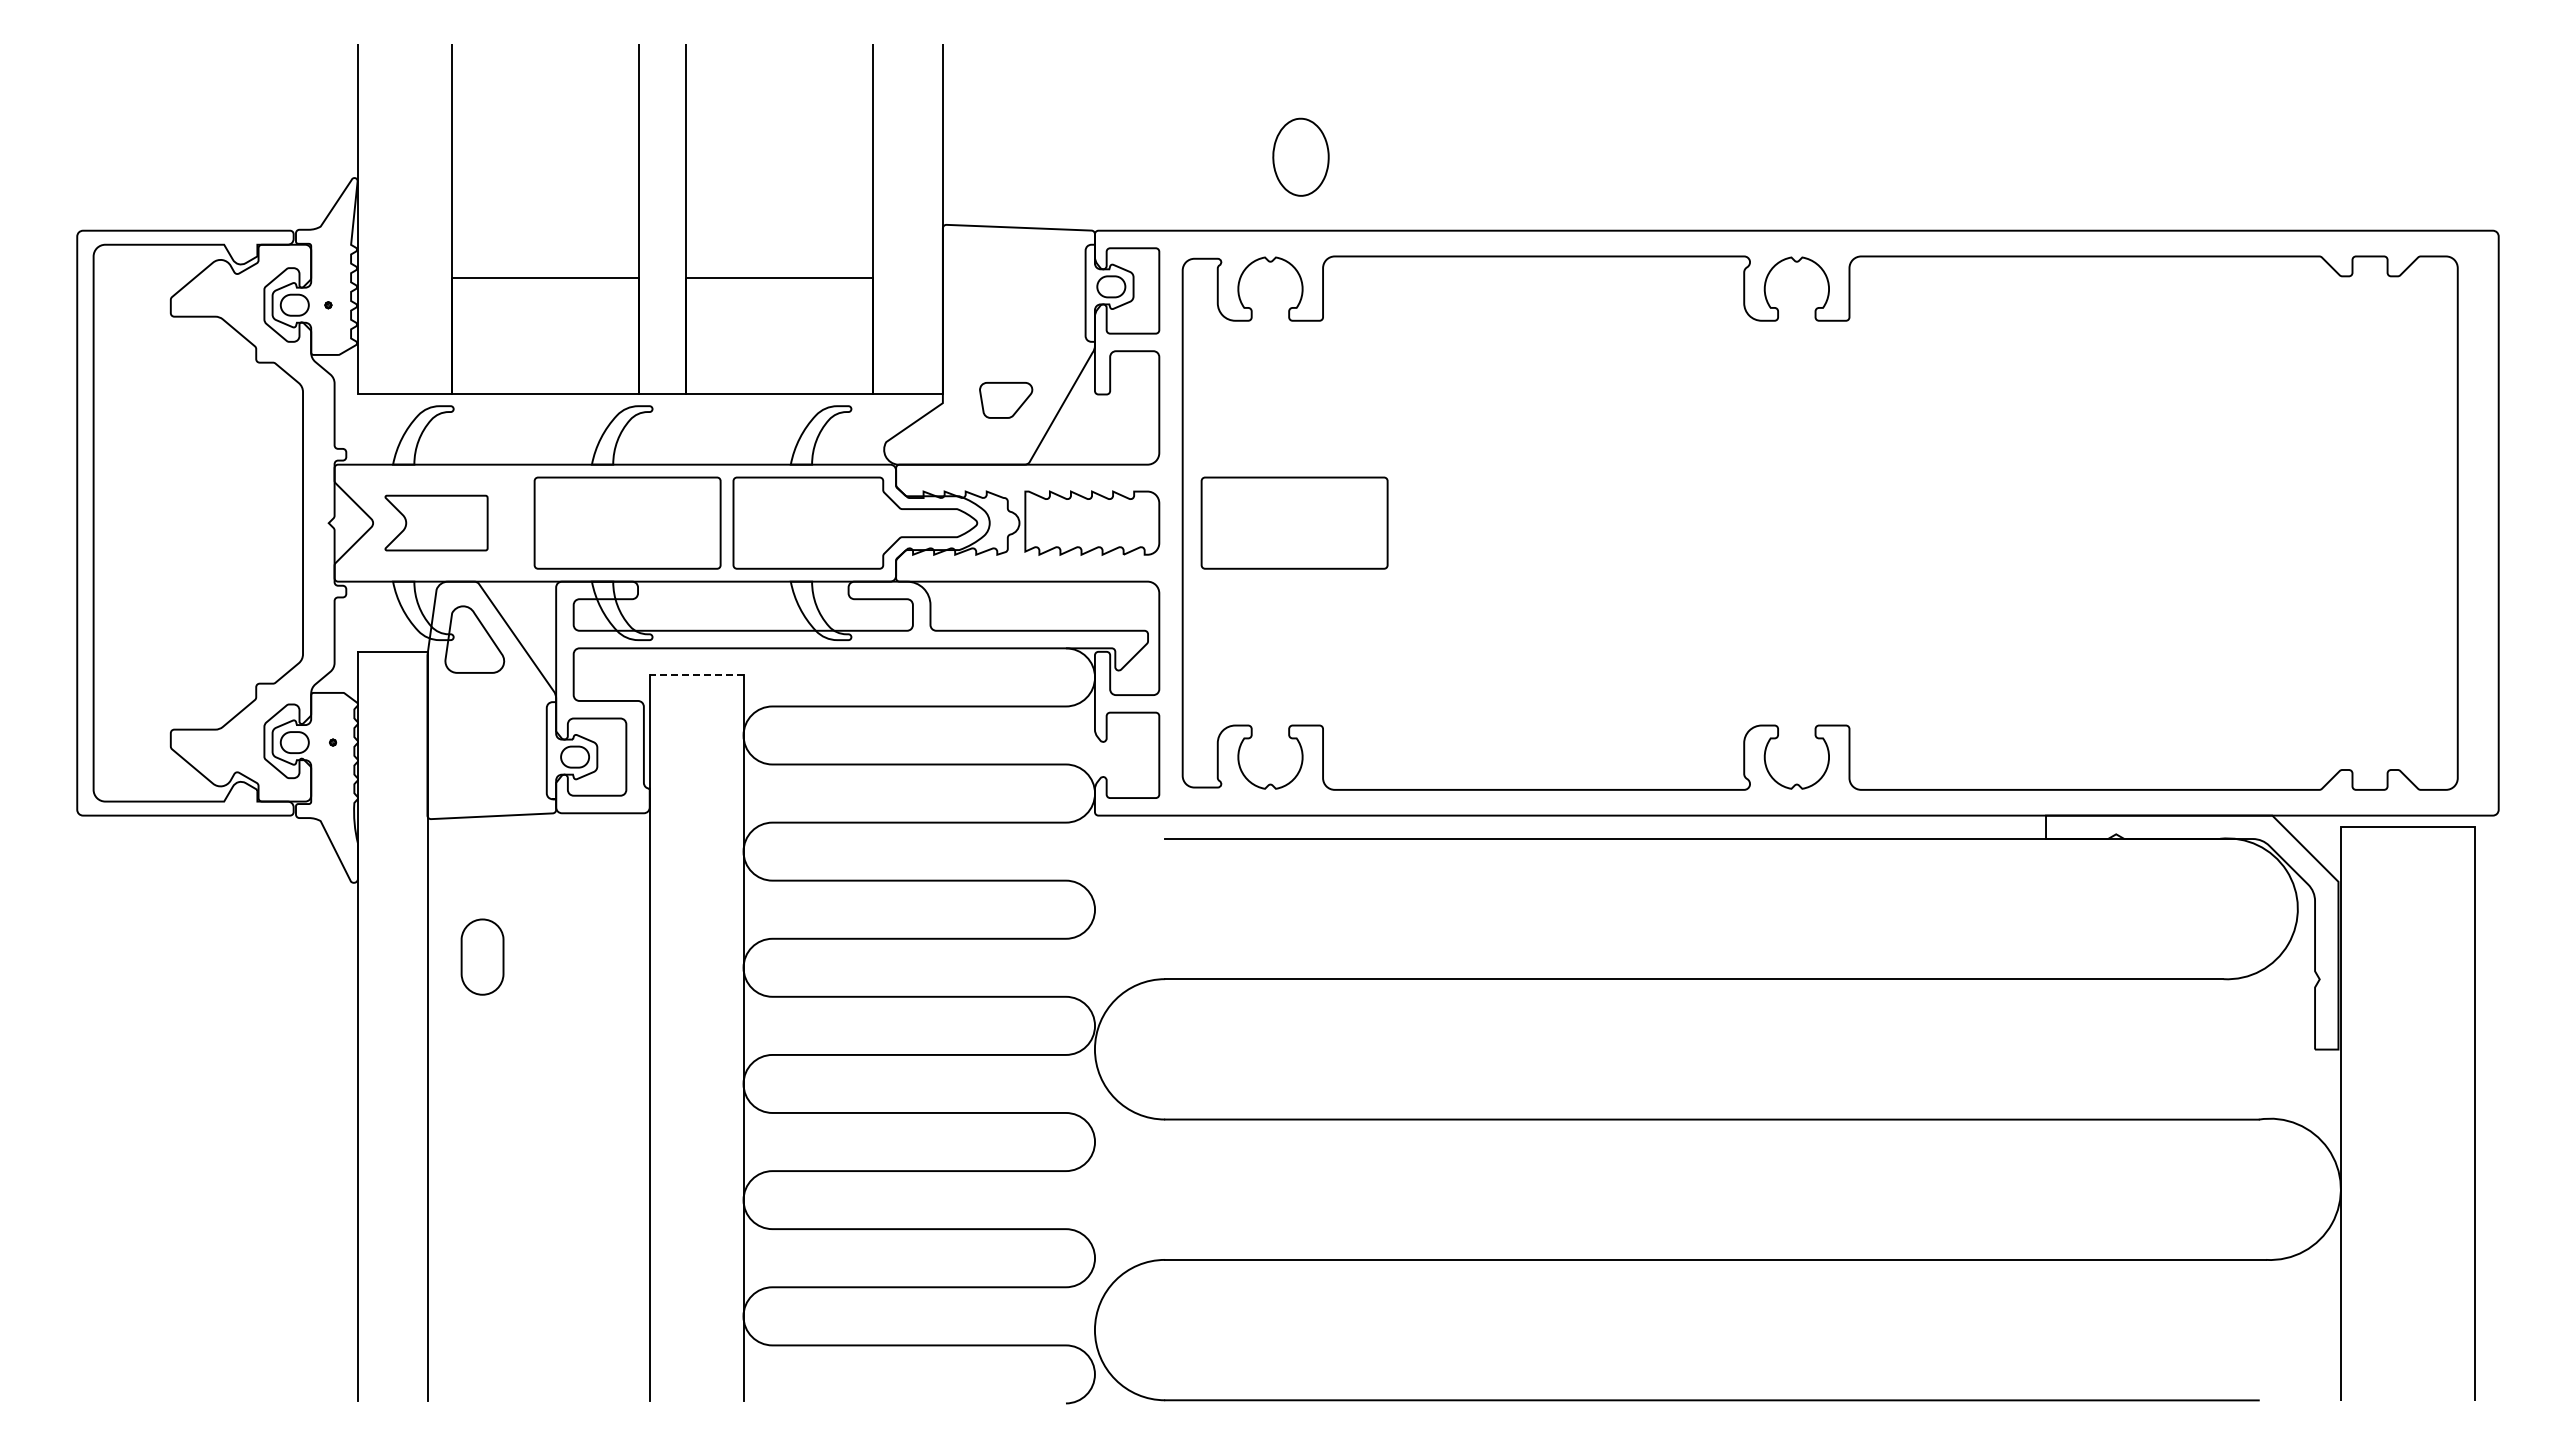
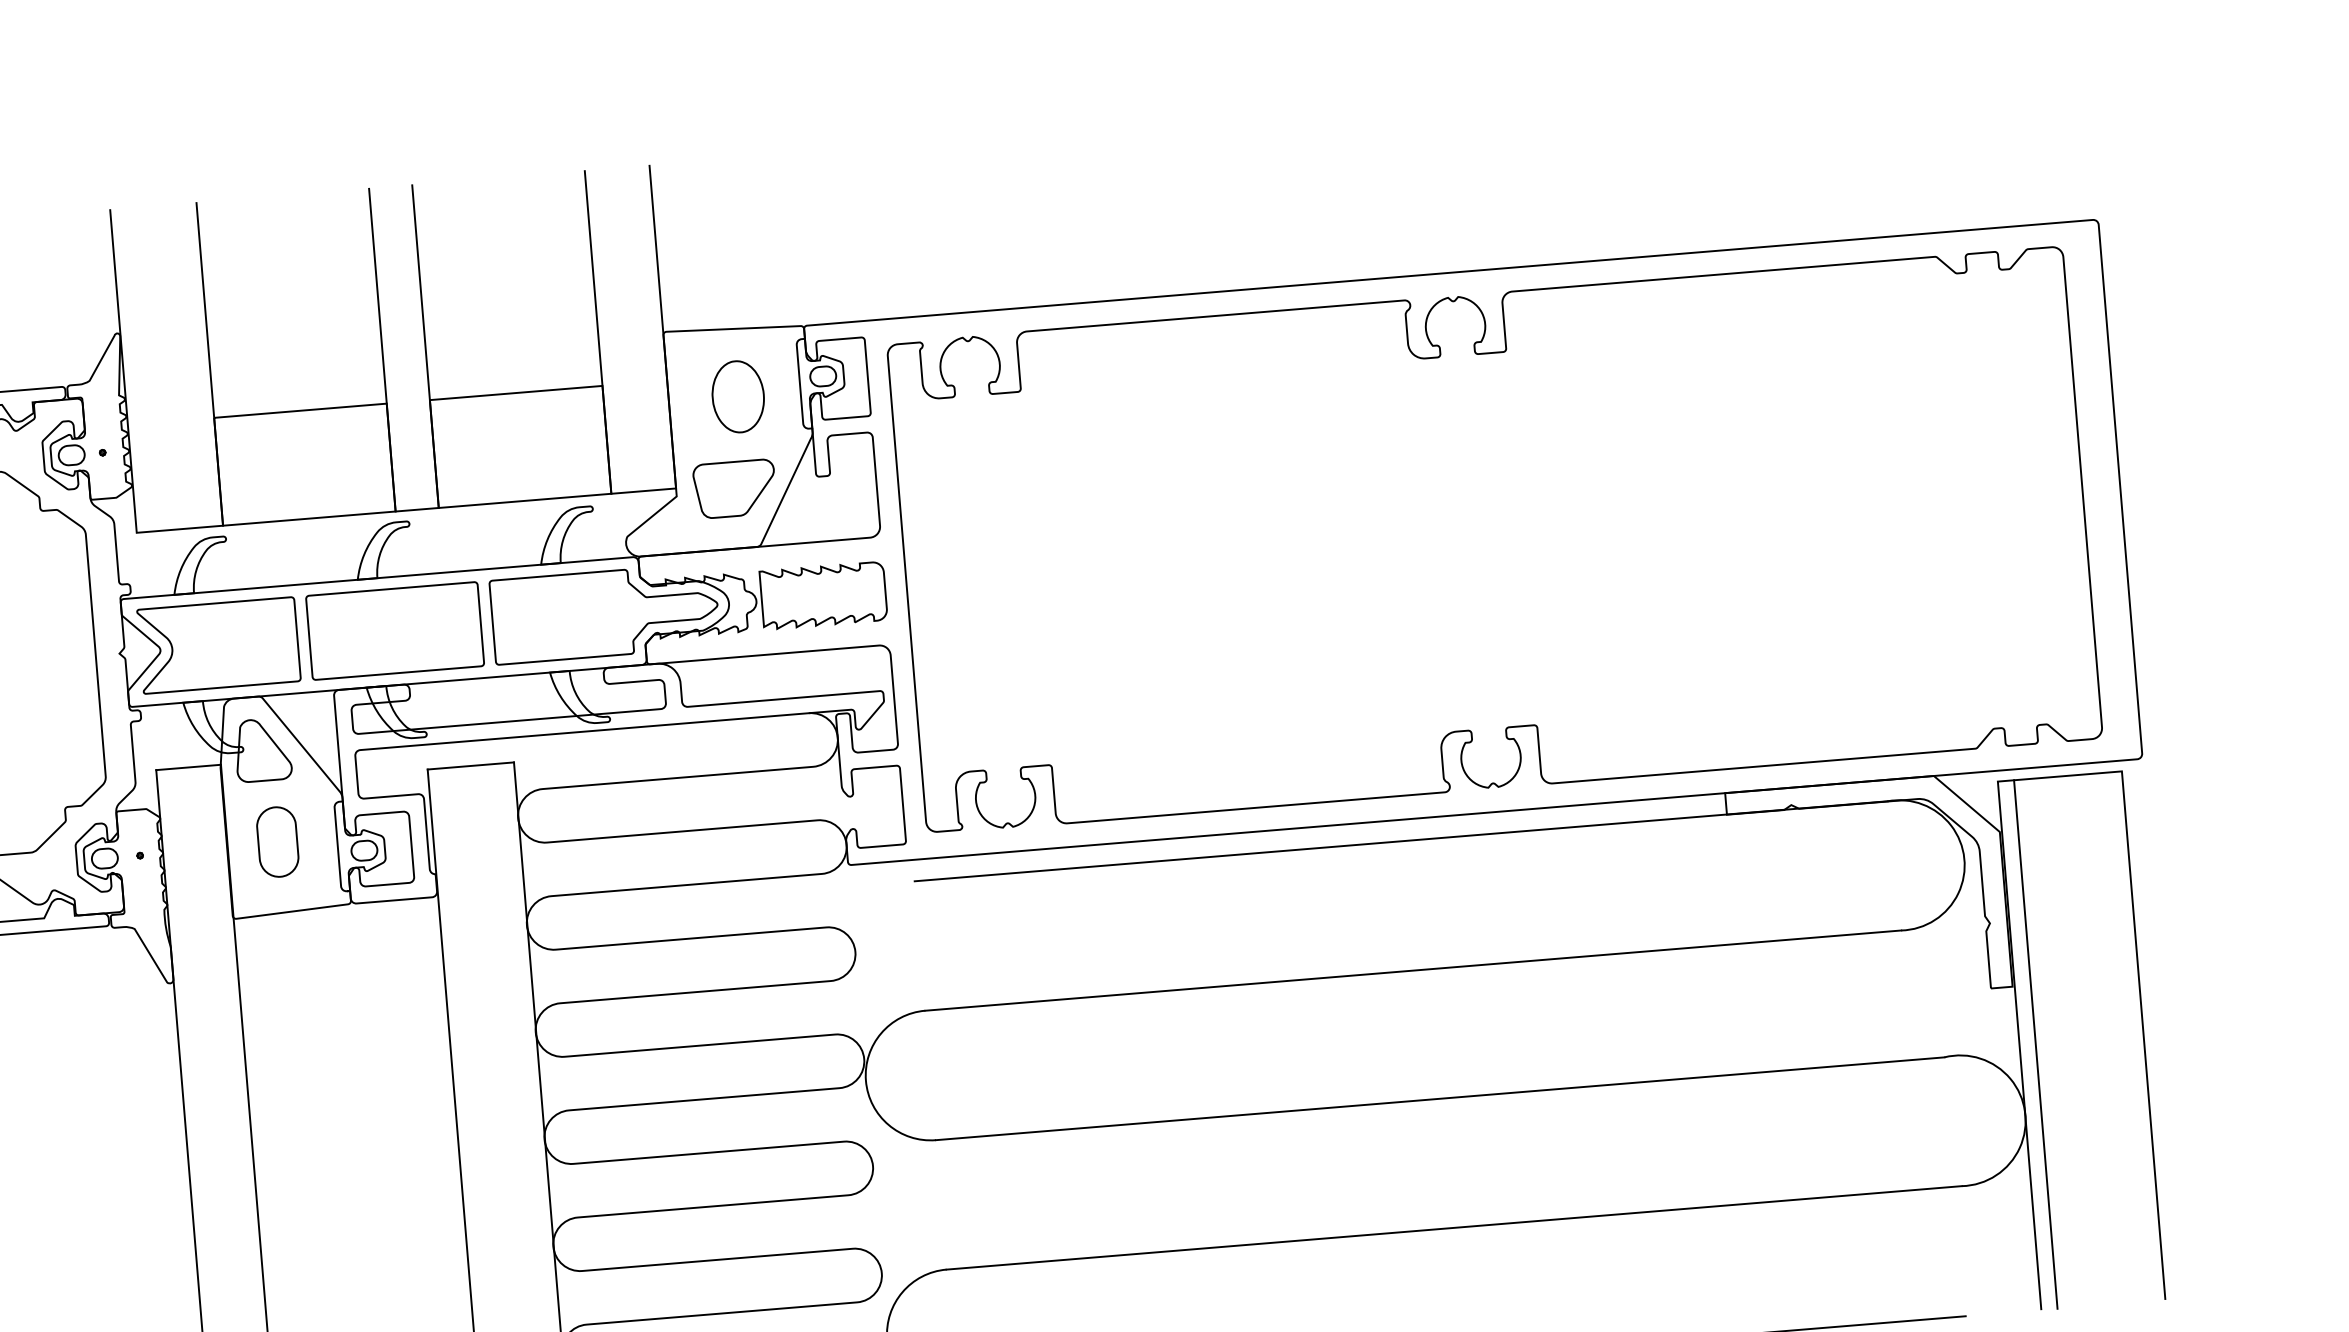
part: (1300, 156) -> (737, 396), moved
part: (1005, 400) -> (734, 489), size x1.67
part: (436, 522) -> (218, 644), size x1.67
part: (1294, 522) -> (1010, 579), removed
line: (697, 675) -> (471, 766), dashed -> solid
part: (482, 956) -> (277, 841), moved
line: (2358, 1113) -> (2035, 1044), added

